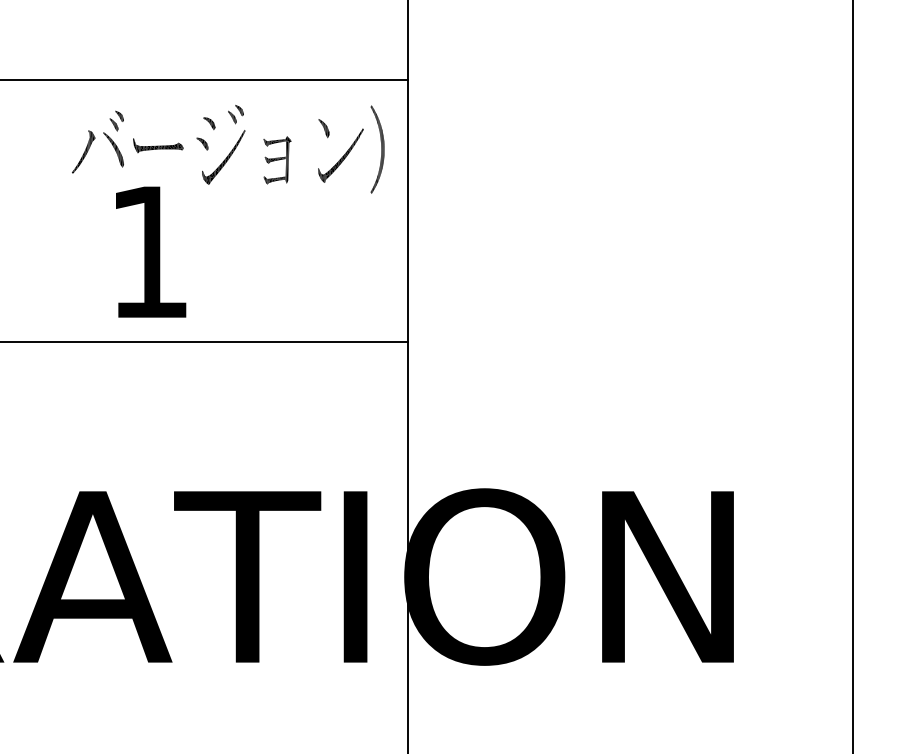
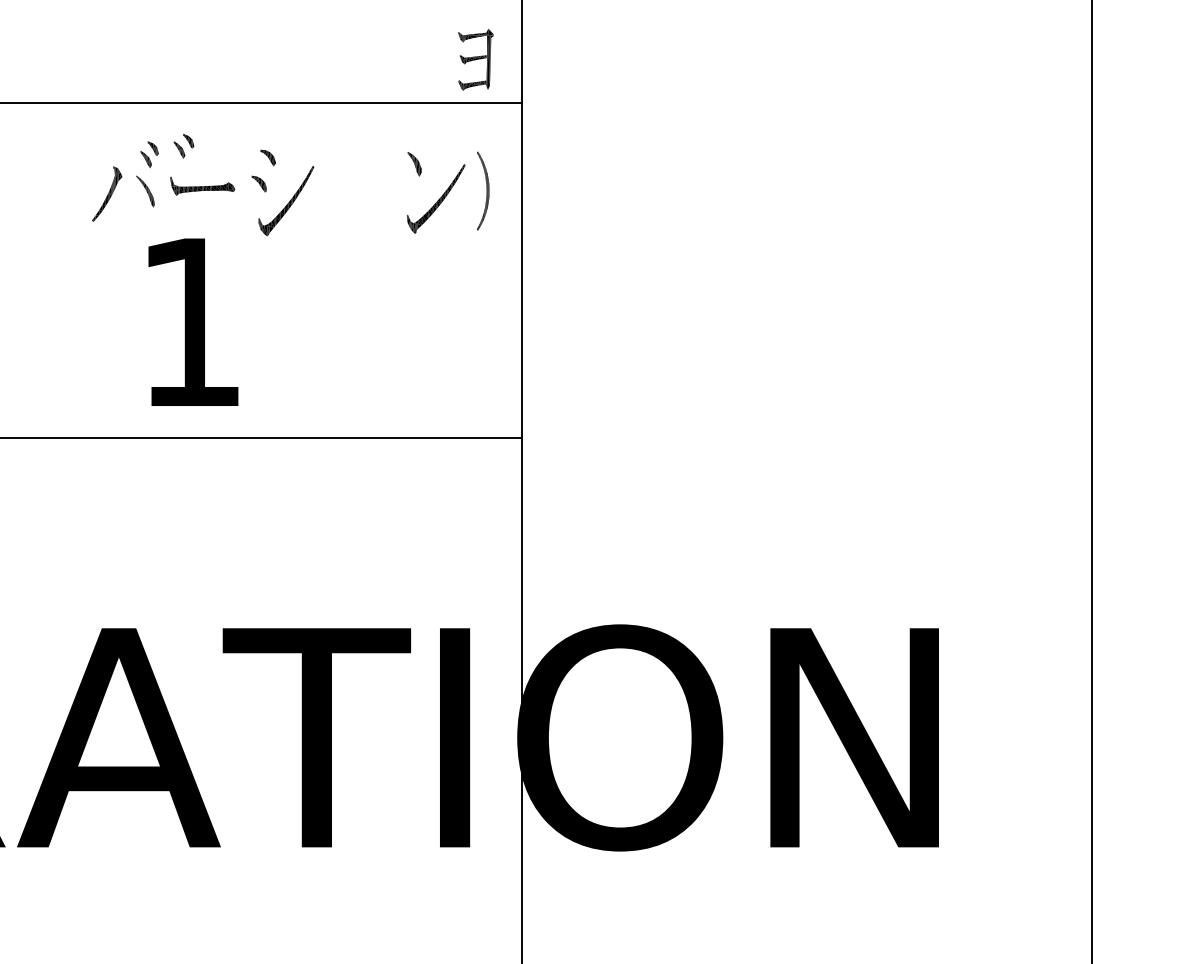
part: (235, 113) -> (183, 145), moved
part: (113, 149) -> (145, 191), size x0.7
part: (377, 149) -> (483, 190), size x0.7
part: (277, 160) -> (475, 59), moved

